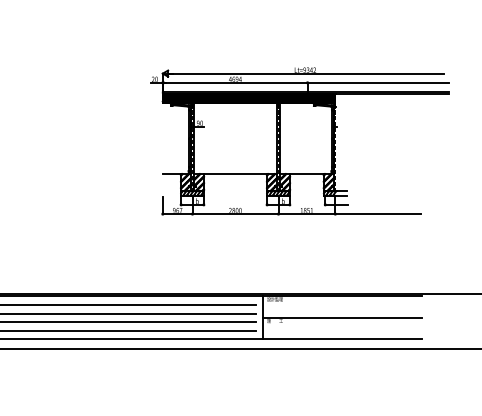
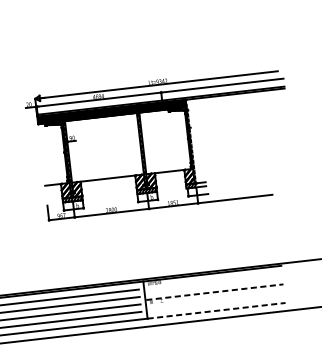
line: (343, 317) -> (215, 291), solid -> dashed
line: (342, 339) -> (216, 310), solid -> dashed

